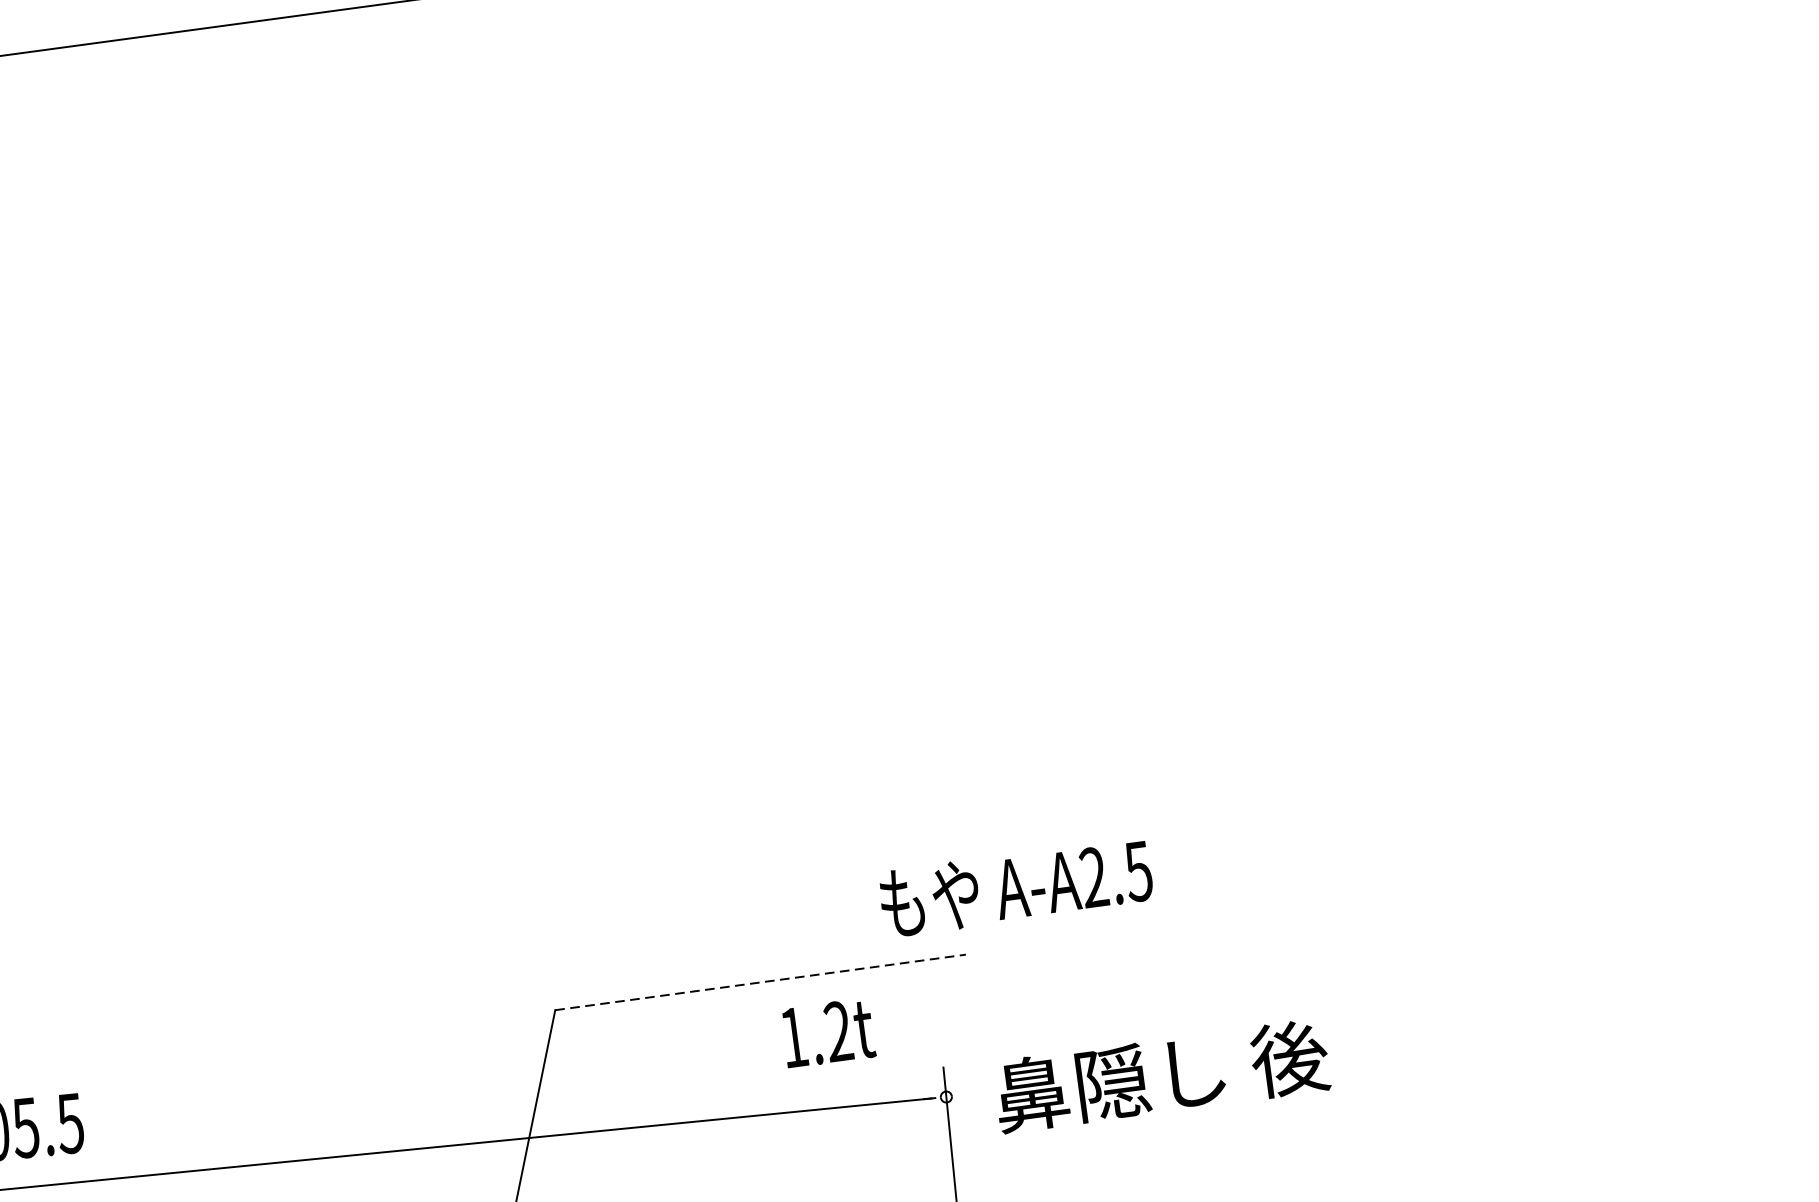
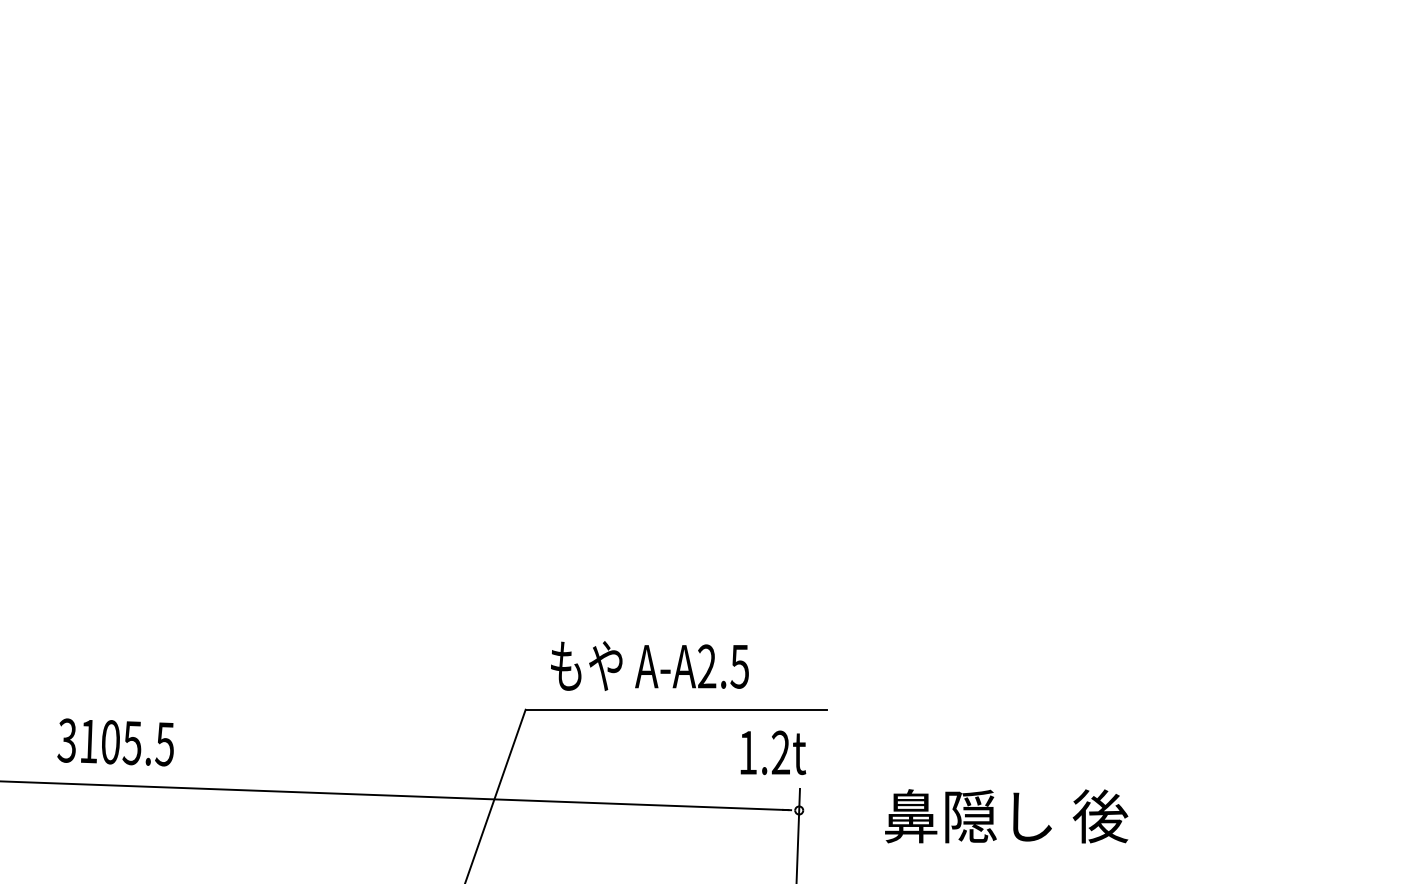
text: (1015, 886) -> (649, 665), moved
line: (760, 982) -> (676, 709), dashed -> solid
text: (828, 1032) -> (773, 752), moved
text: (1161, 1076) -> (1006, 816), moved

